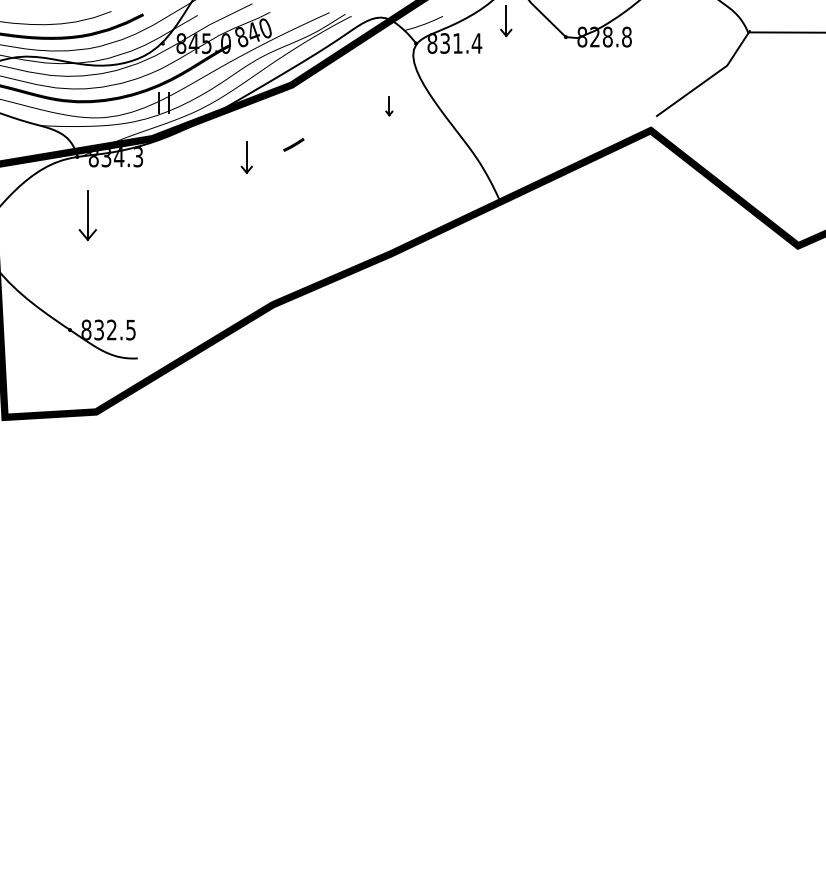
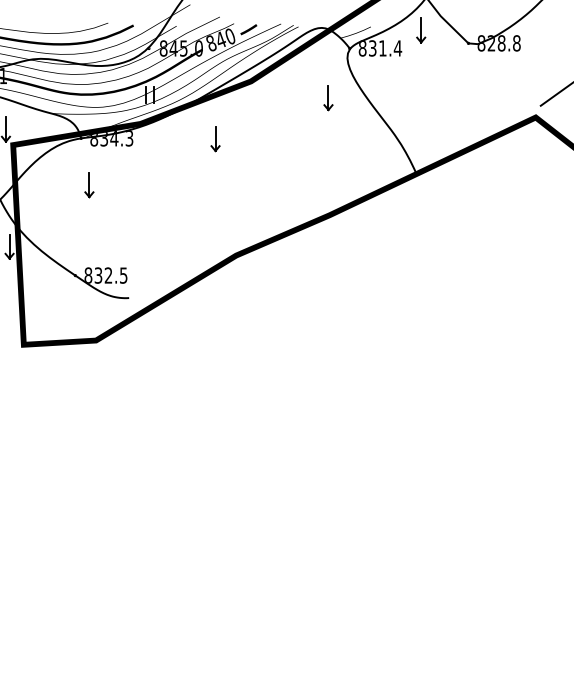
part: (389, 106) -> (328, 98), size x1.67
line: (293, 144) -> (248, 29), moved
part: (87, 216) -> (89, 185), size x0.62

